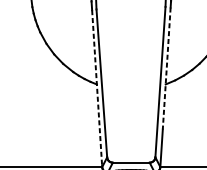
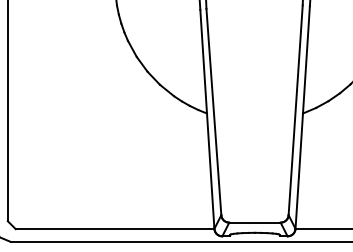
line: (166, 68) -> (304, 91), dashed -> solid
line: (97, 88) -> (207, 118), dashed -> solid

